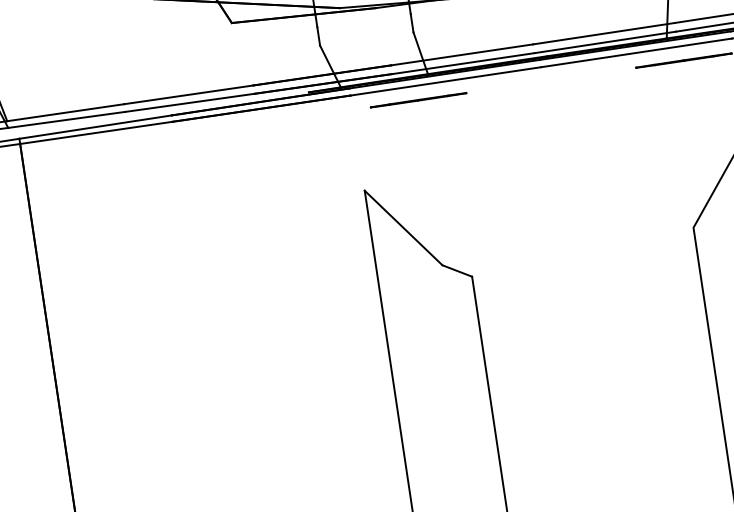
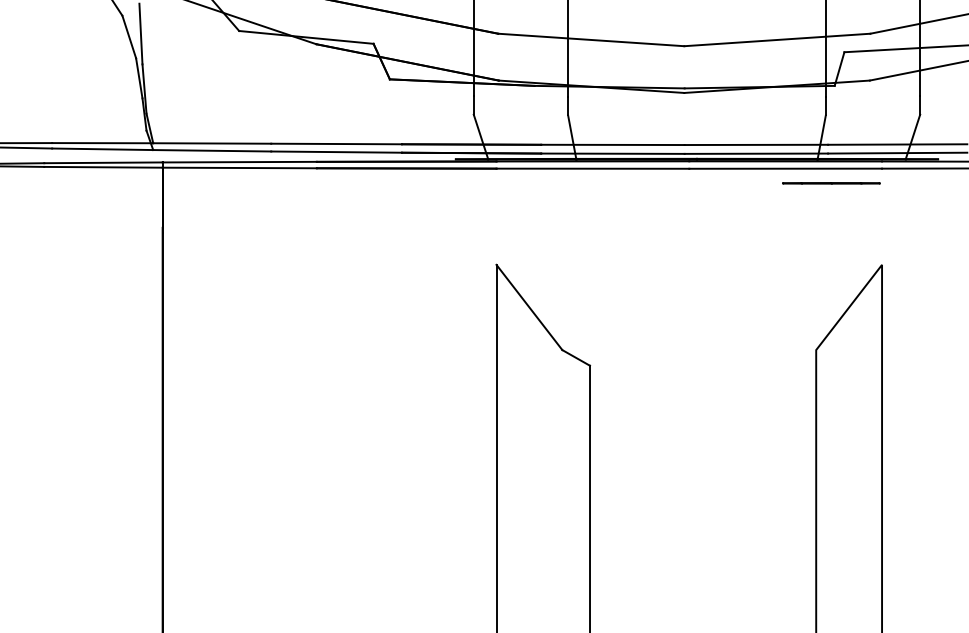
line: (417, 100) -> (562, 183), removed

